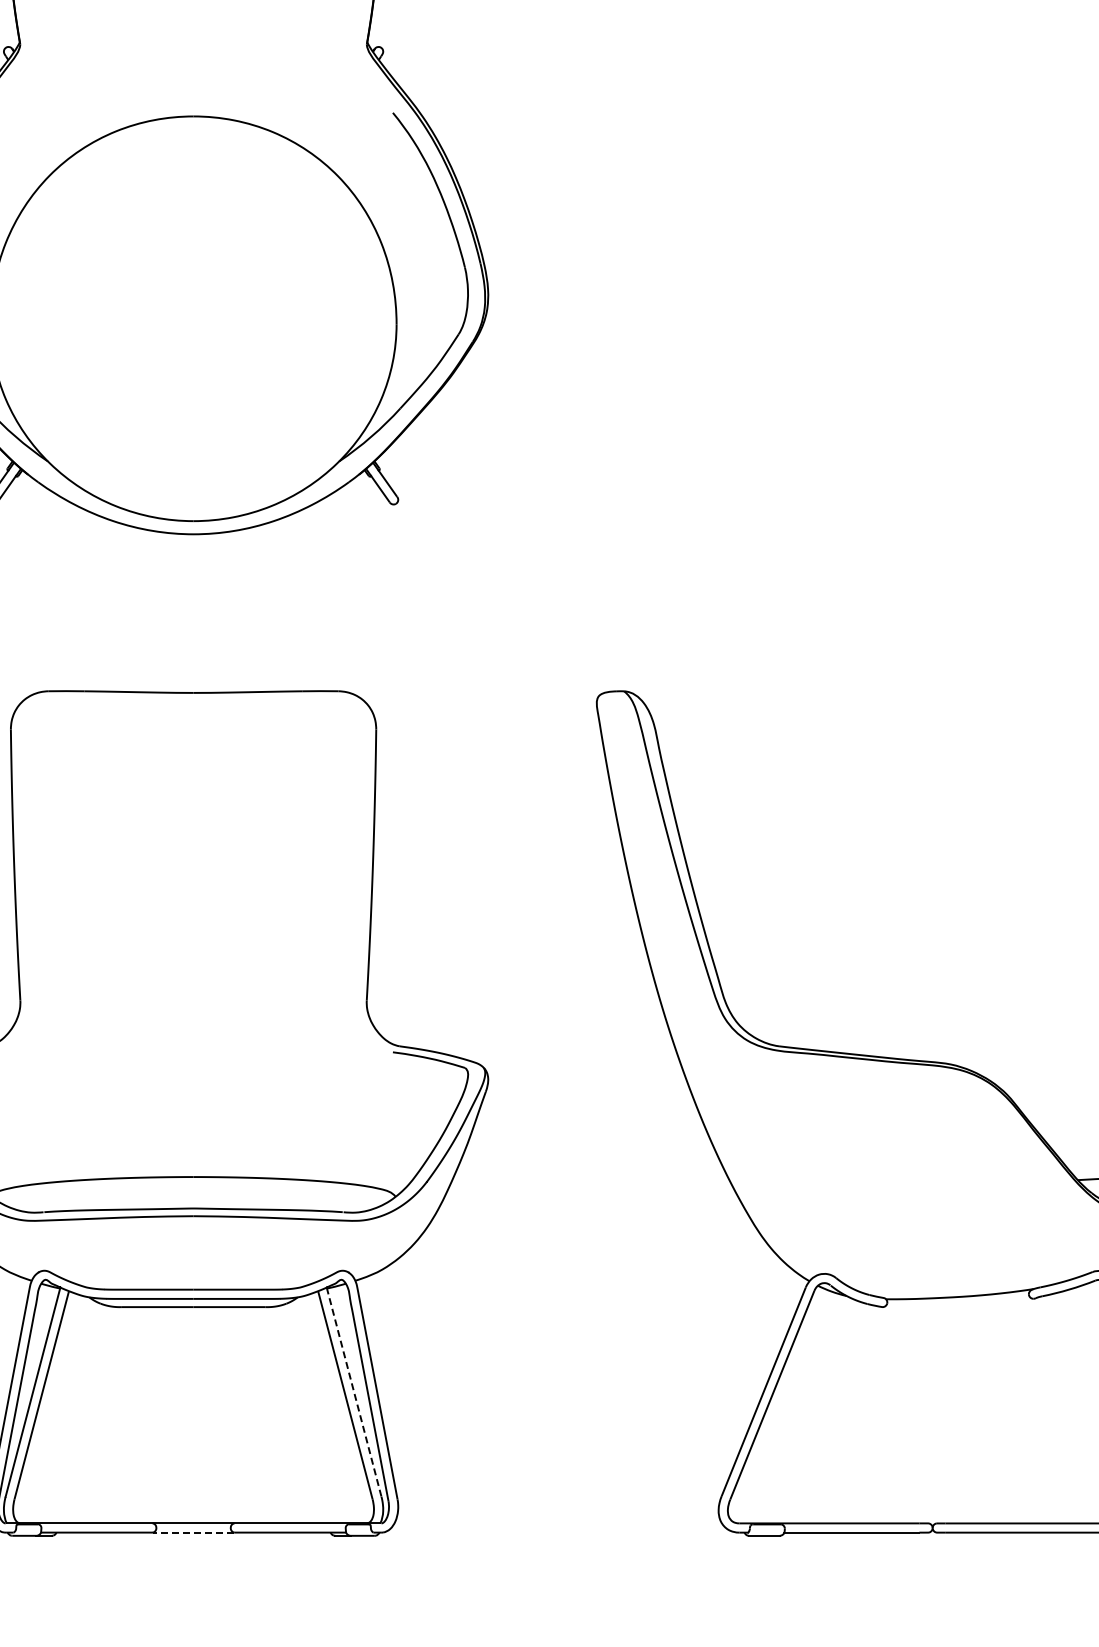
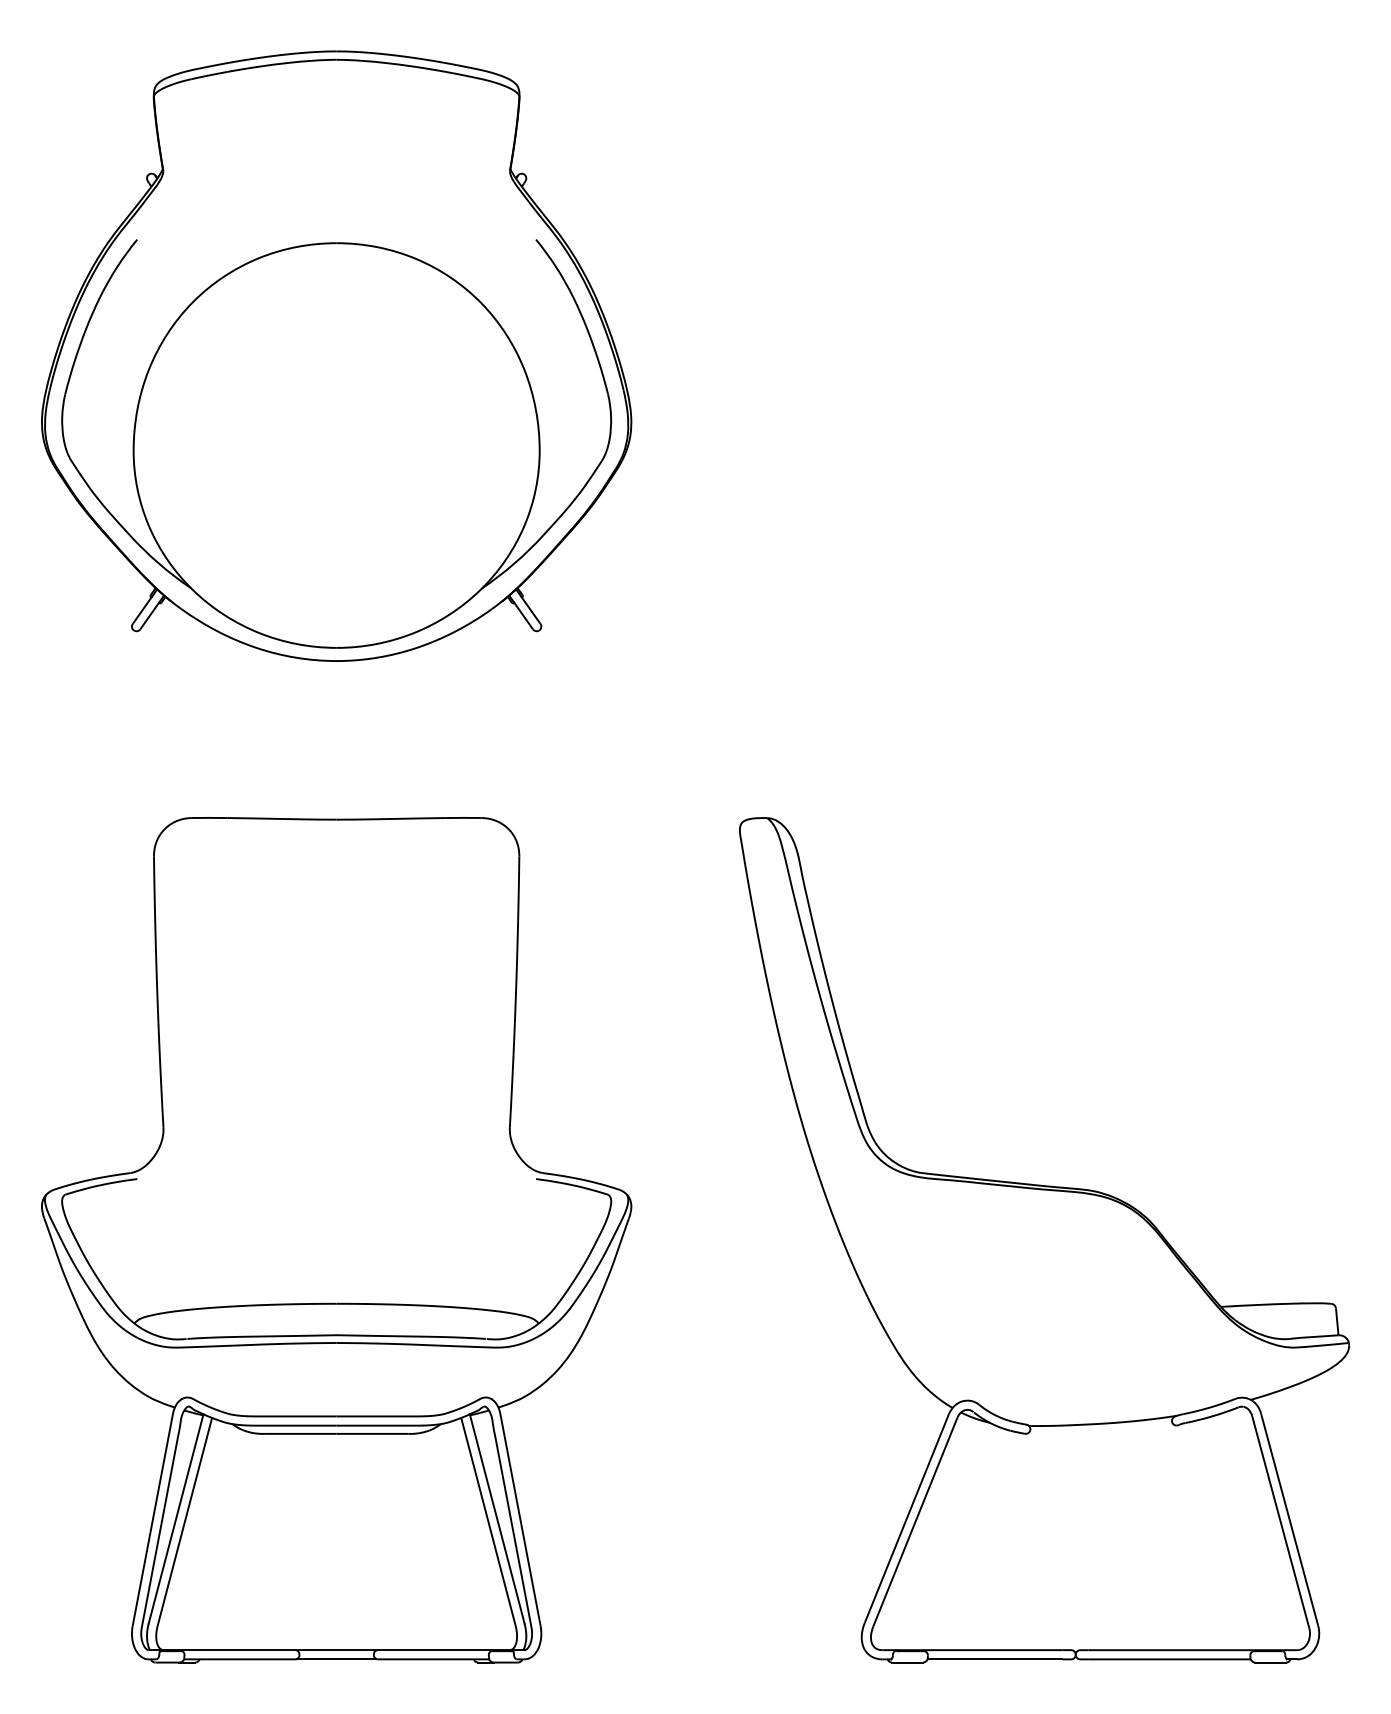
line: (354, 1392) -> (497, 1519), dashed -> solid
line: (193, 1532) -> (336, 1659), dashed -> solid

